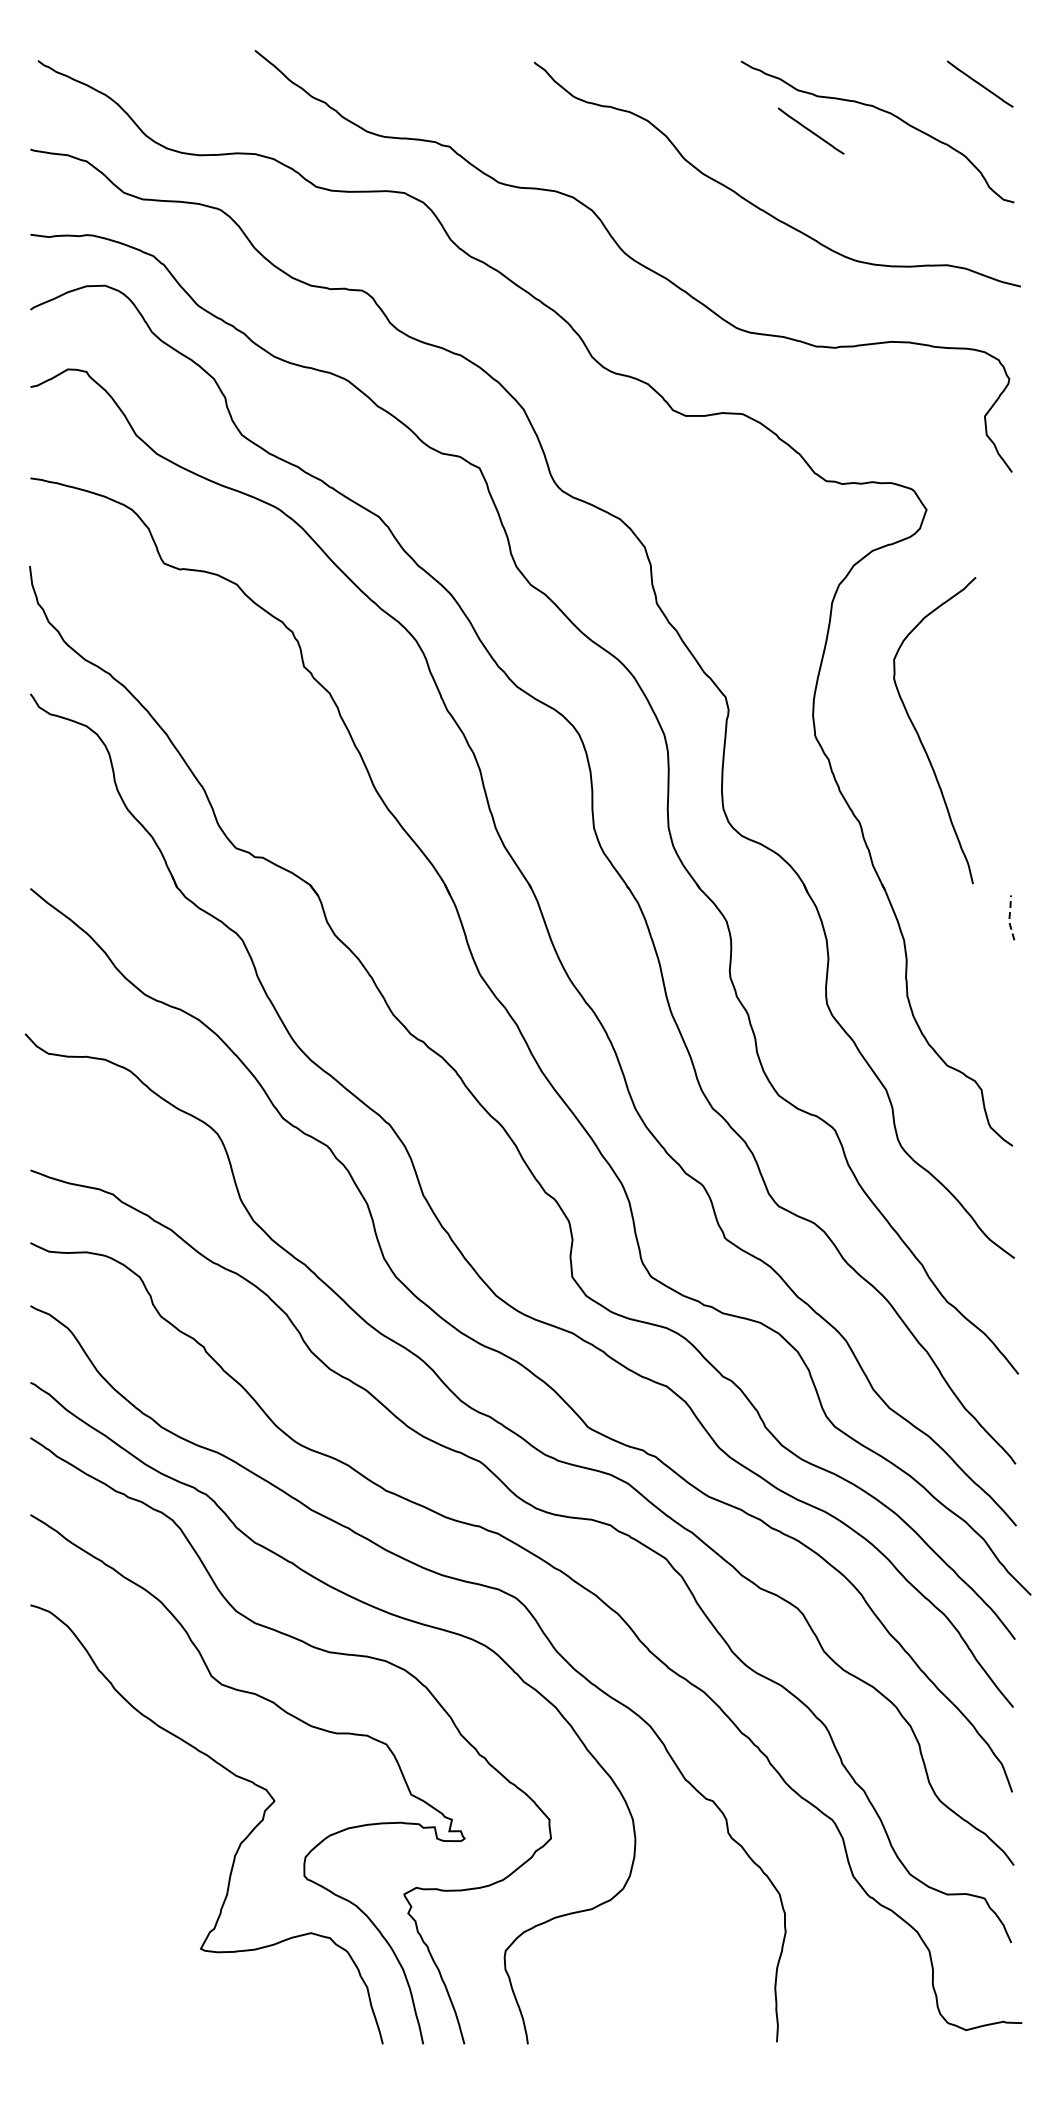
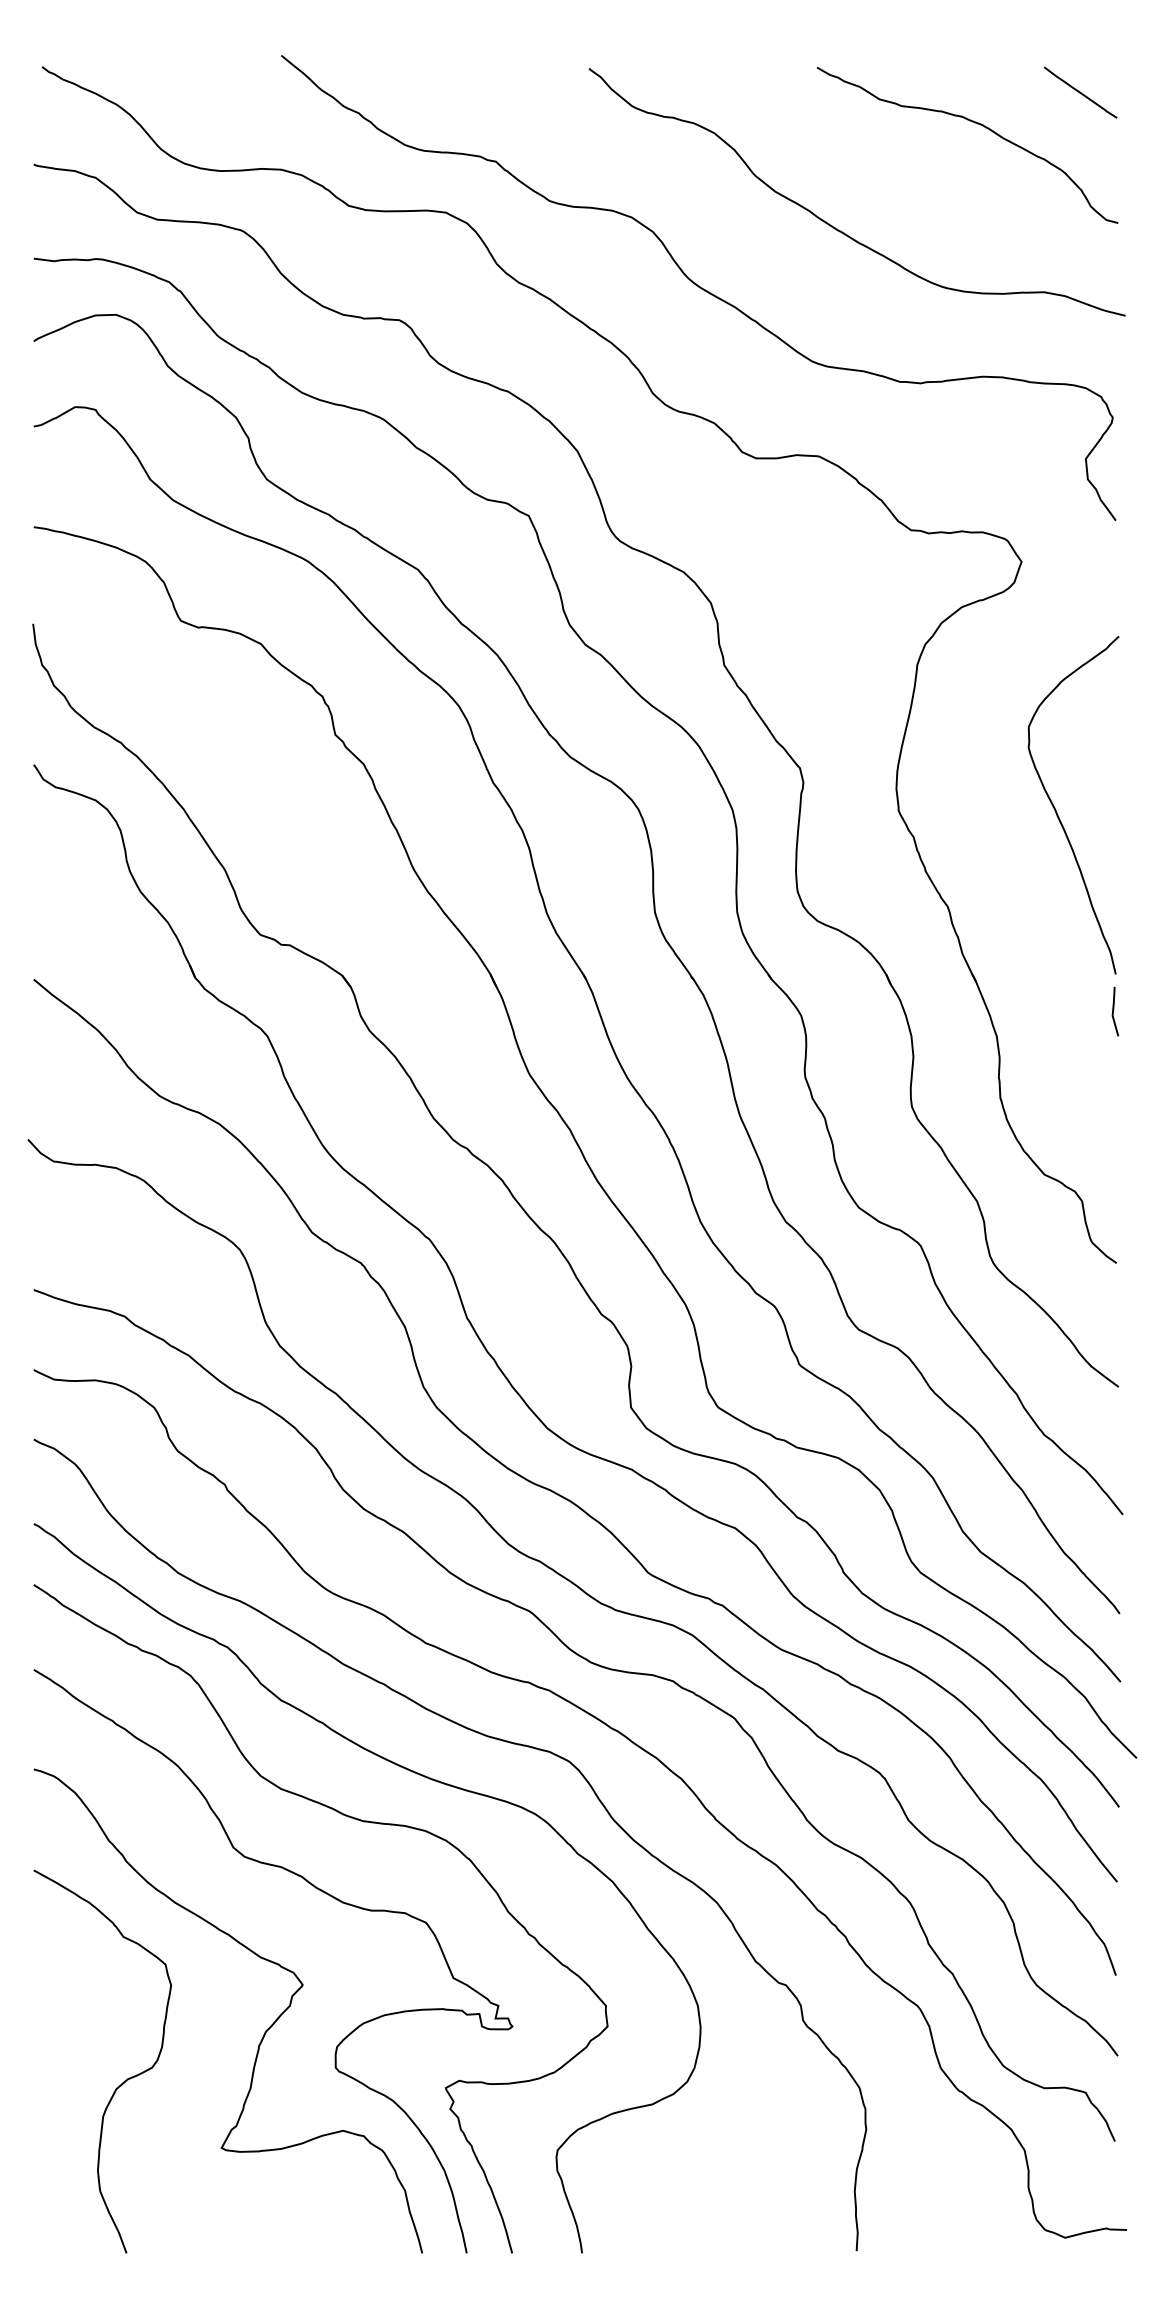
line: (810, 130) -> (893, 143), removed
curve: (920, 737) -> (1057, 812), moved
line: (1009, 917) -> (1112, 1011), dashed -> solid
curve: (111, 1888) -> (123, 2081), added

